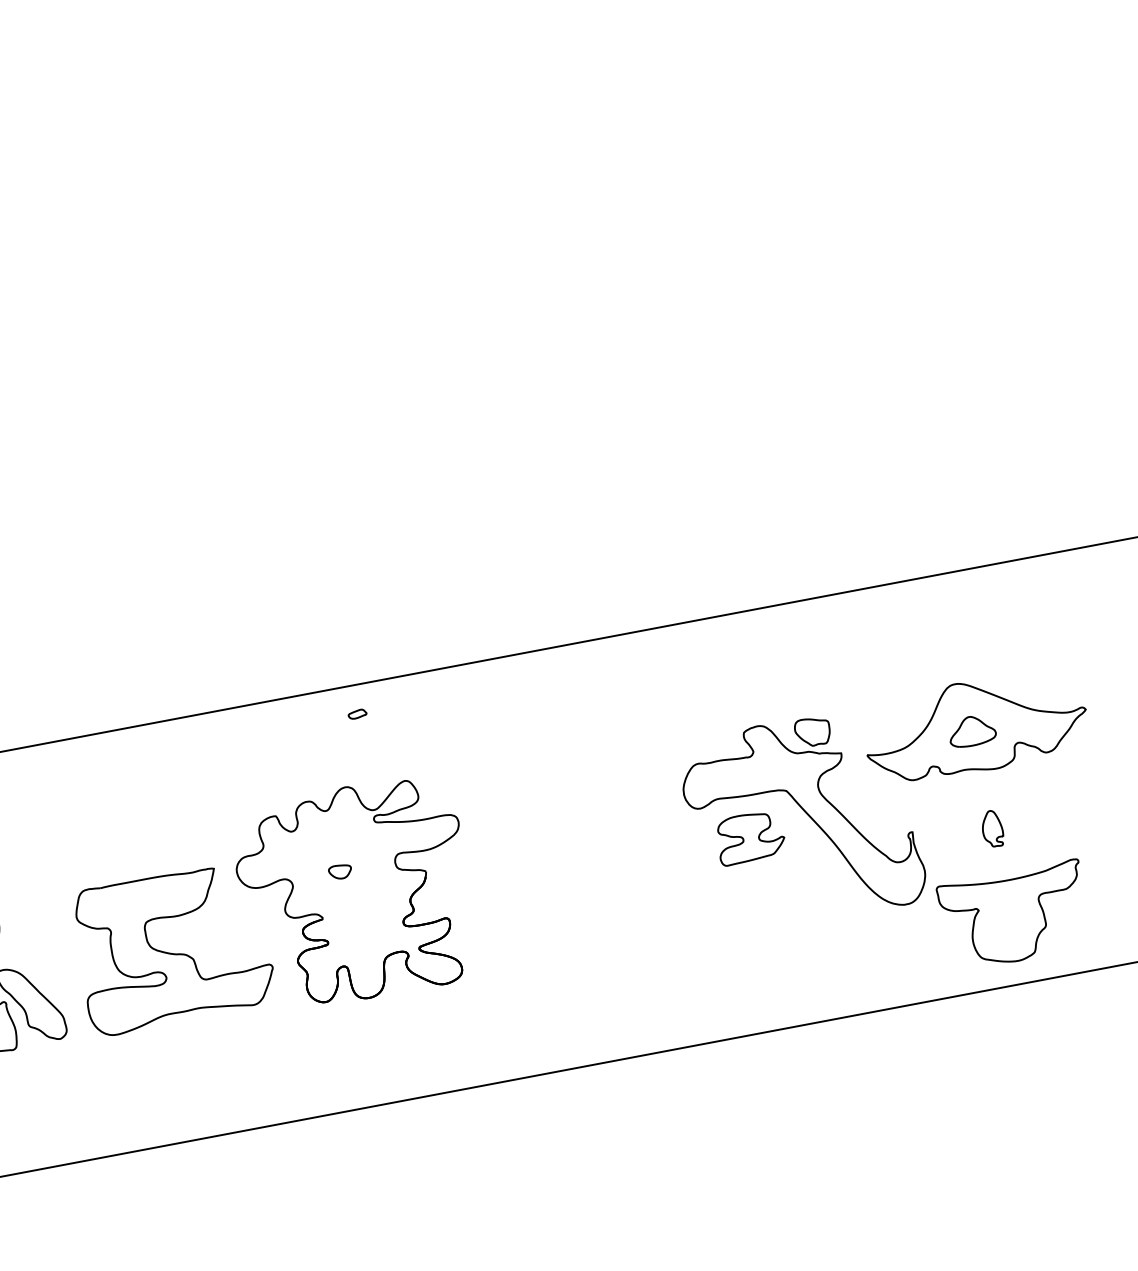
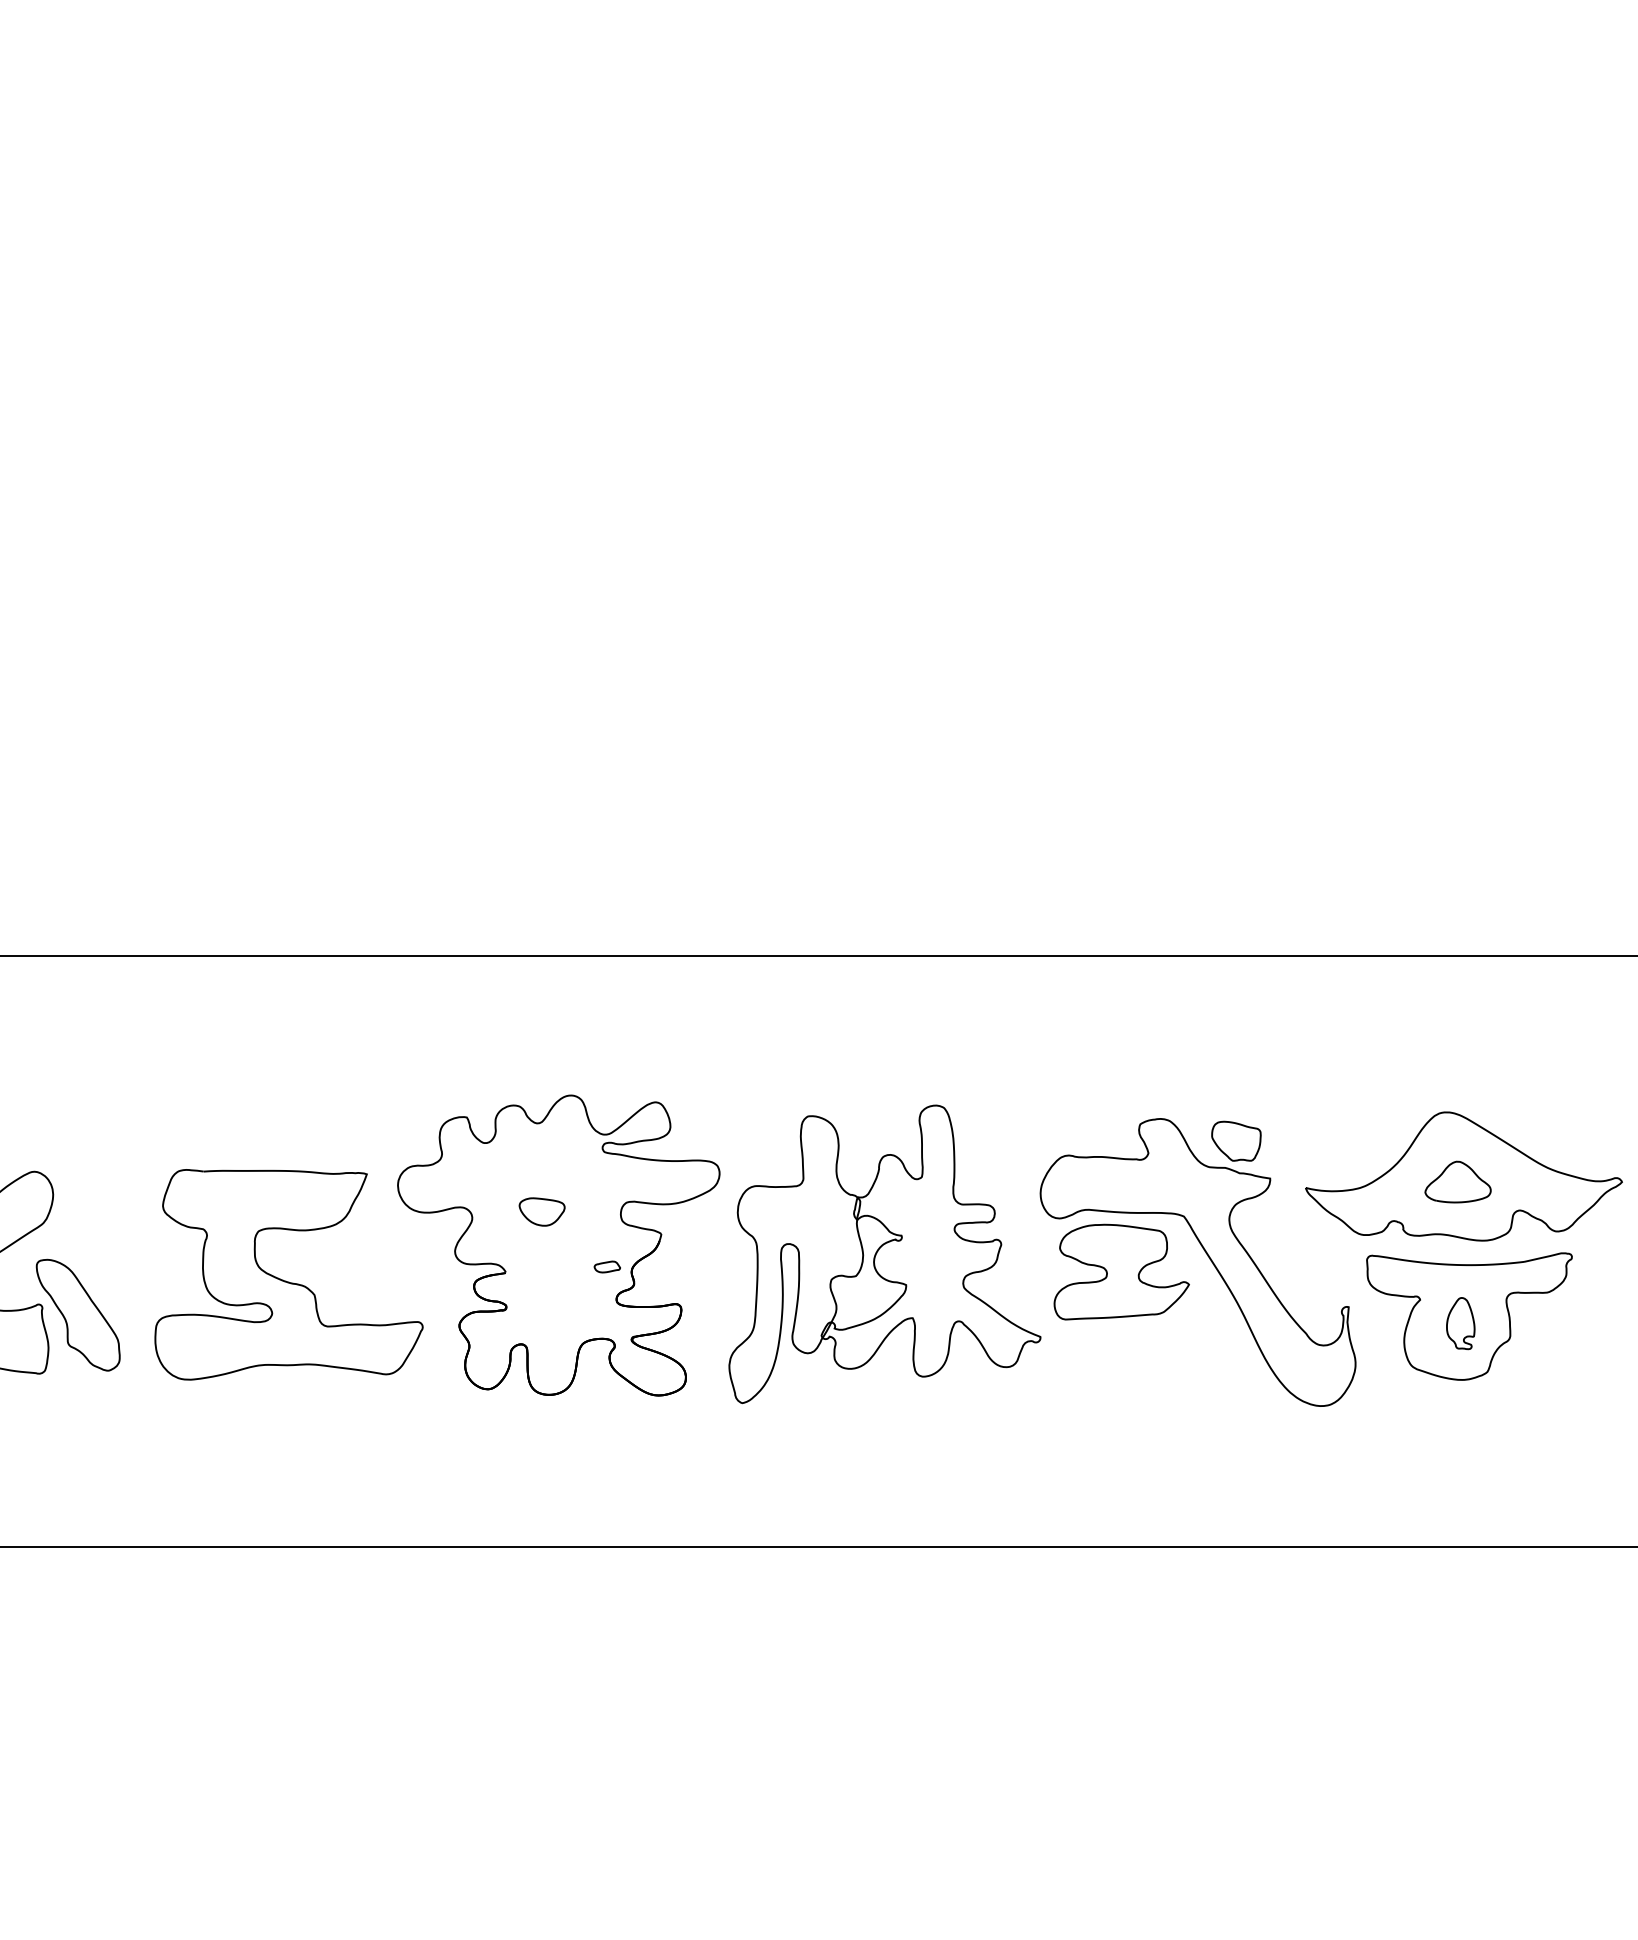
part: (356, 713) -> (606, 1266), moved
part: (750, 837) -> (1121, 1271), size x1.43
part: (583, 856) -> (884, 1254), added
part: (339, 871) -> (541, 1211), size x1.43
part: (1015, 915) -> (1469, 1316), moved

